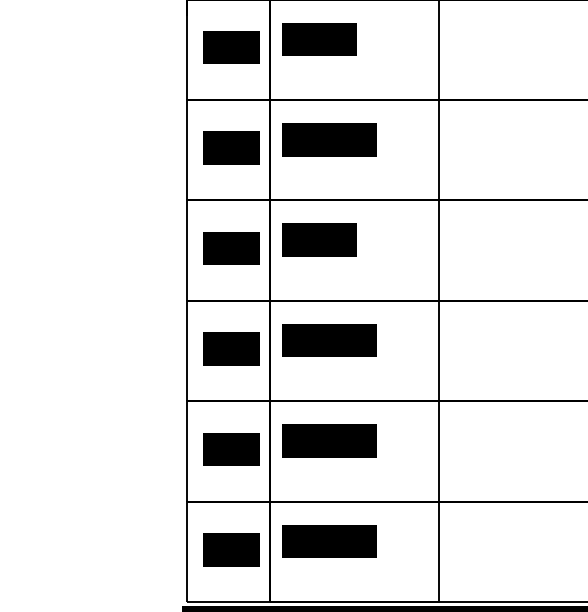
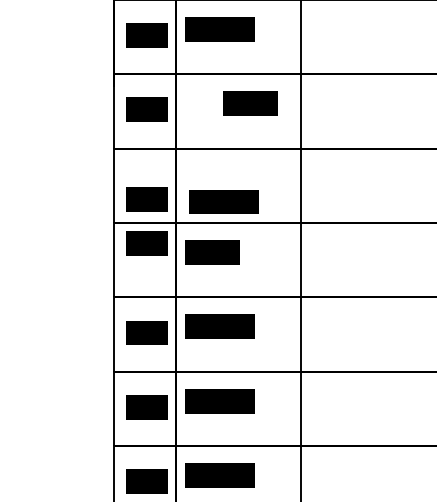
text: (319, 39) -> (250, 103), moved
text: (329, 139) -> (223, 201), moved
text: (230, 148) -> (146, 199), moved
text: (230, 248) -> (146, 243), moved

